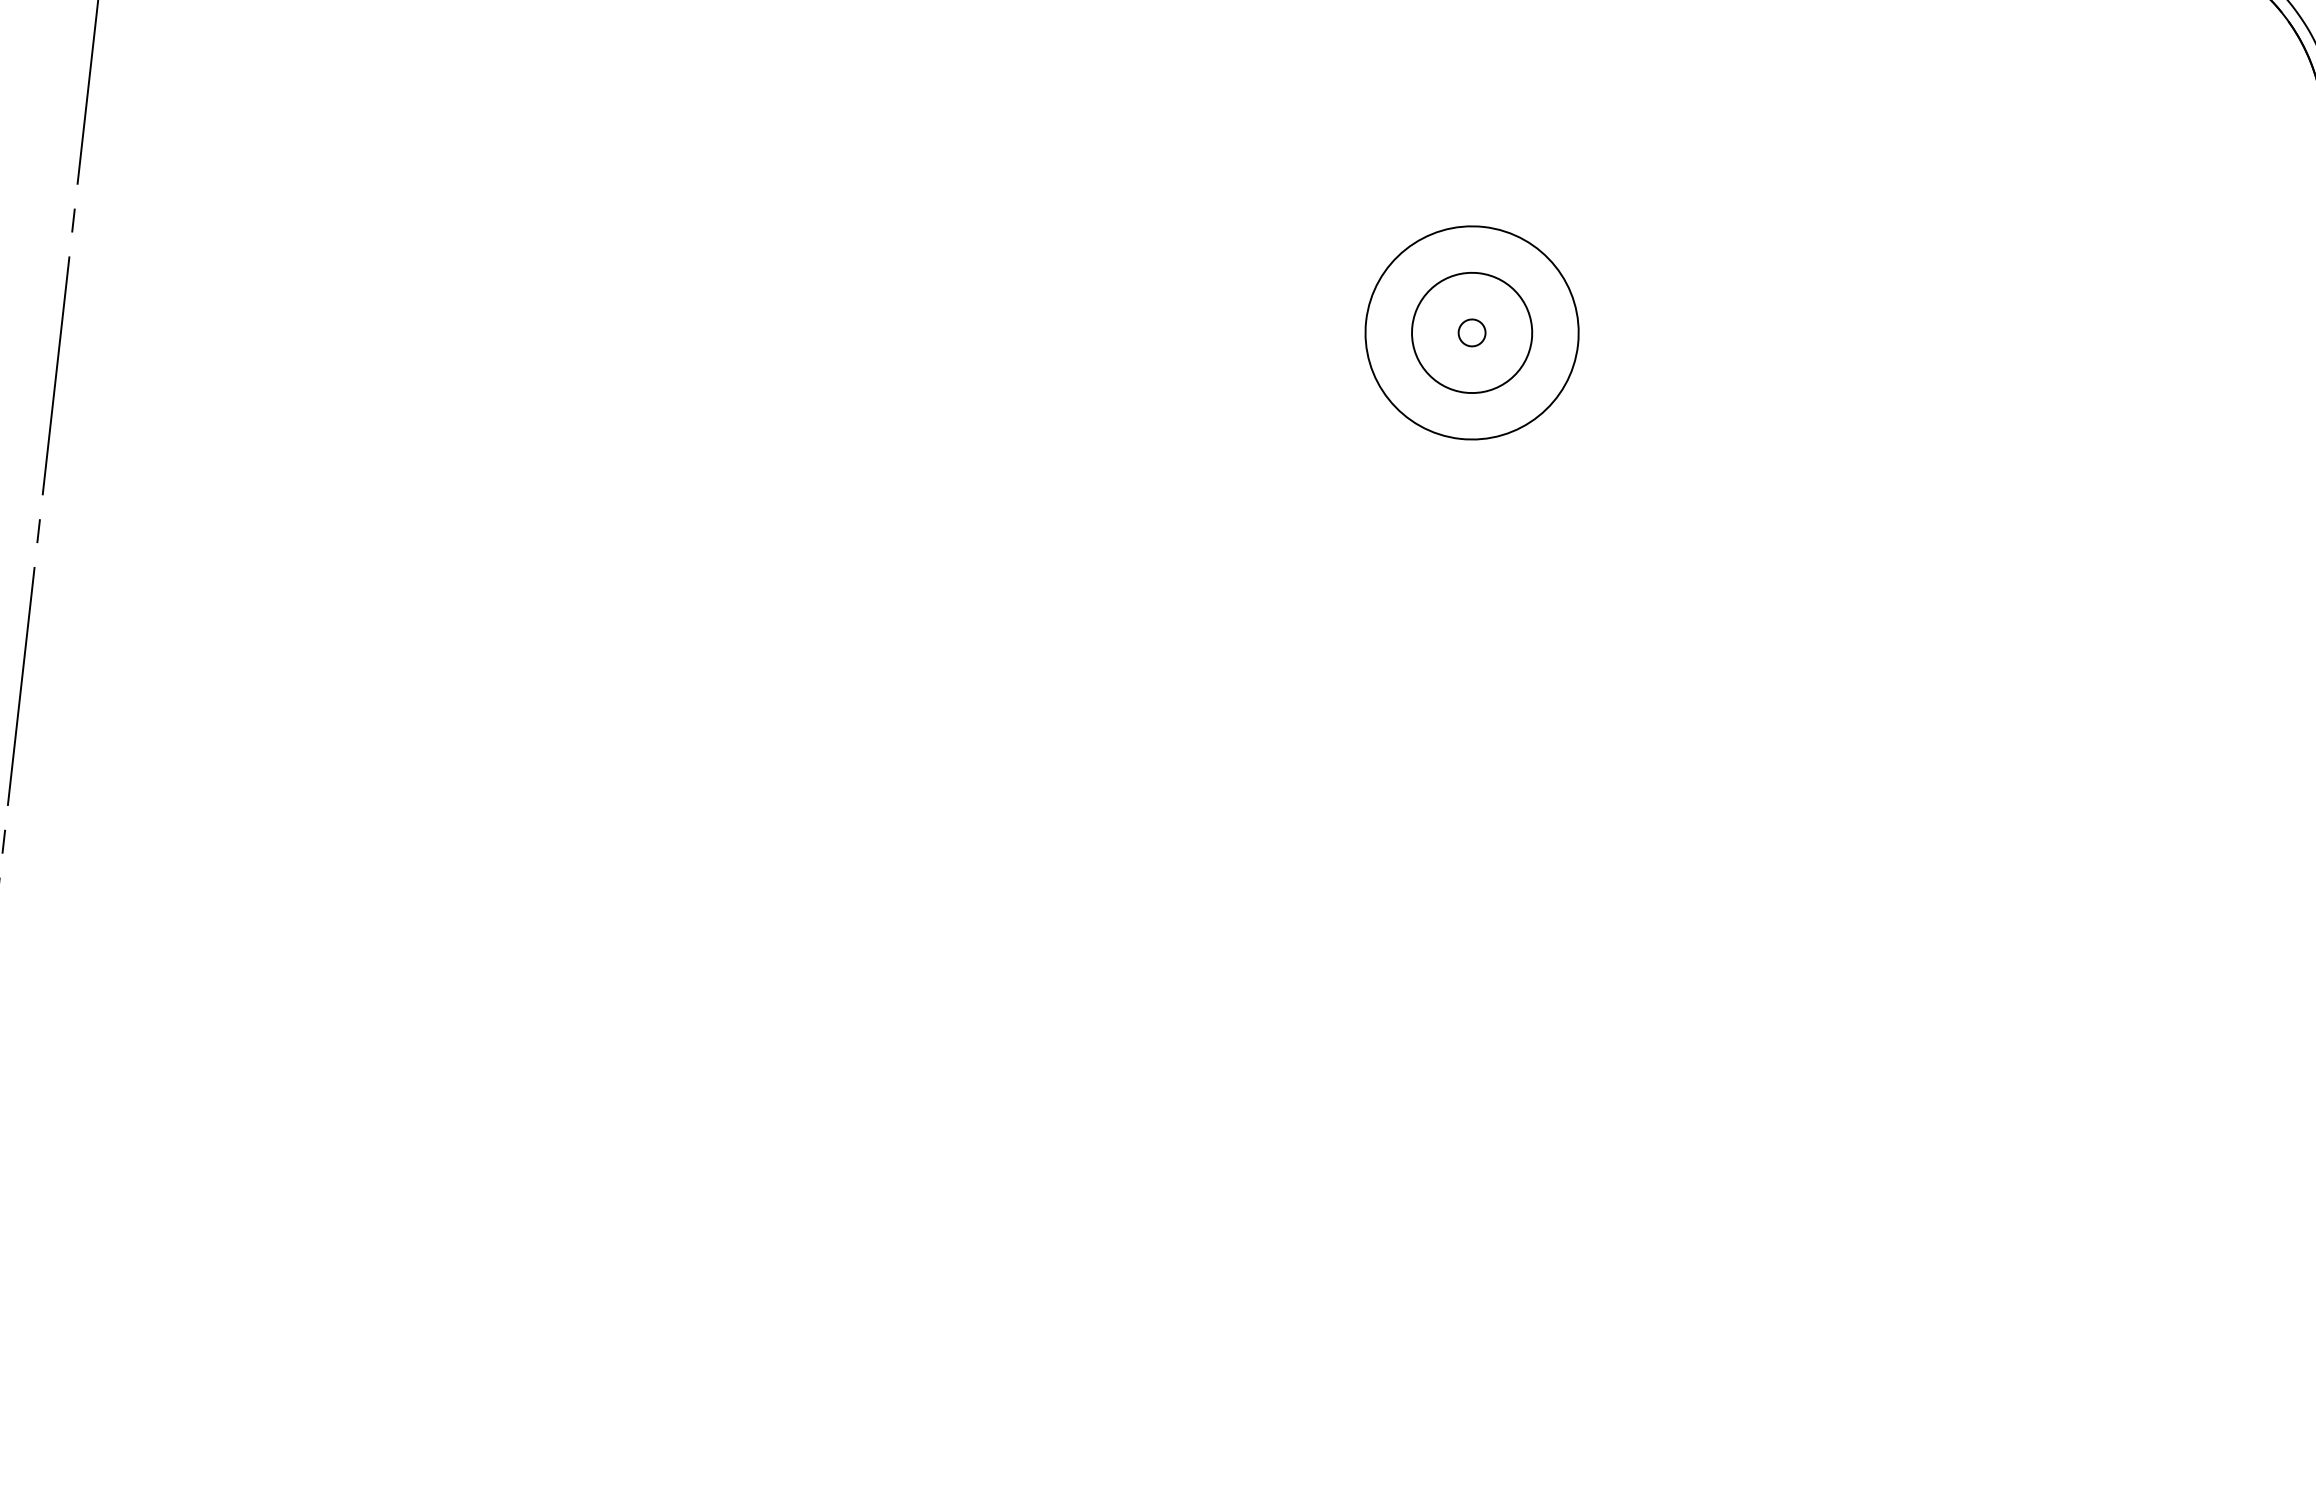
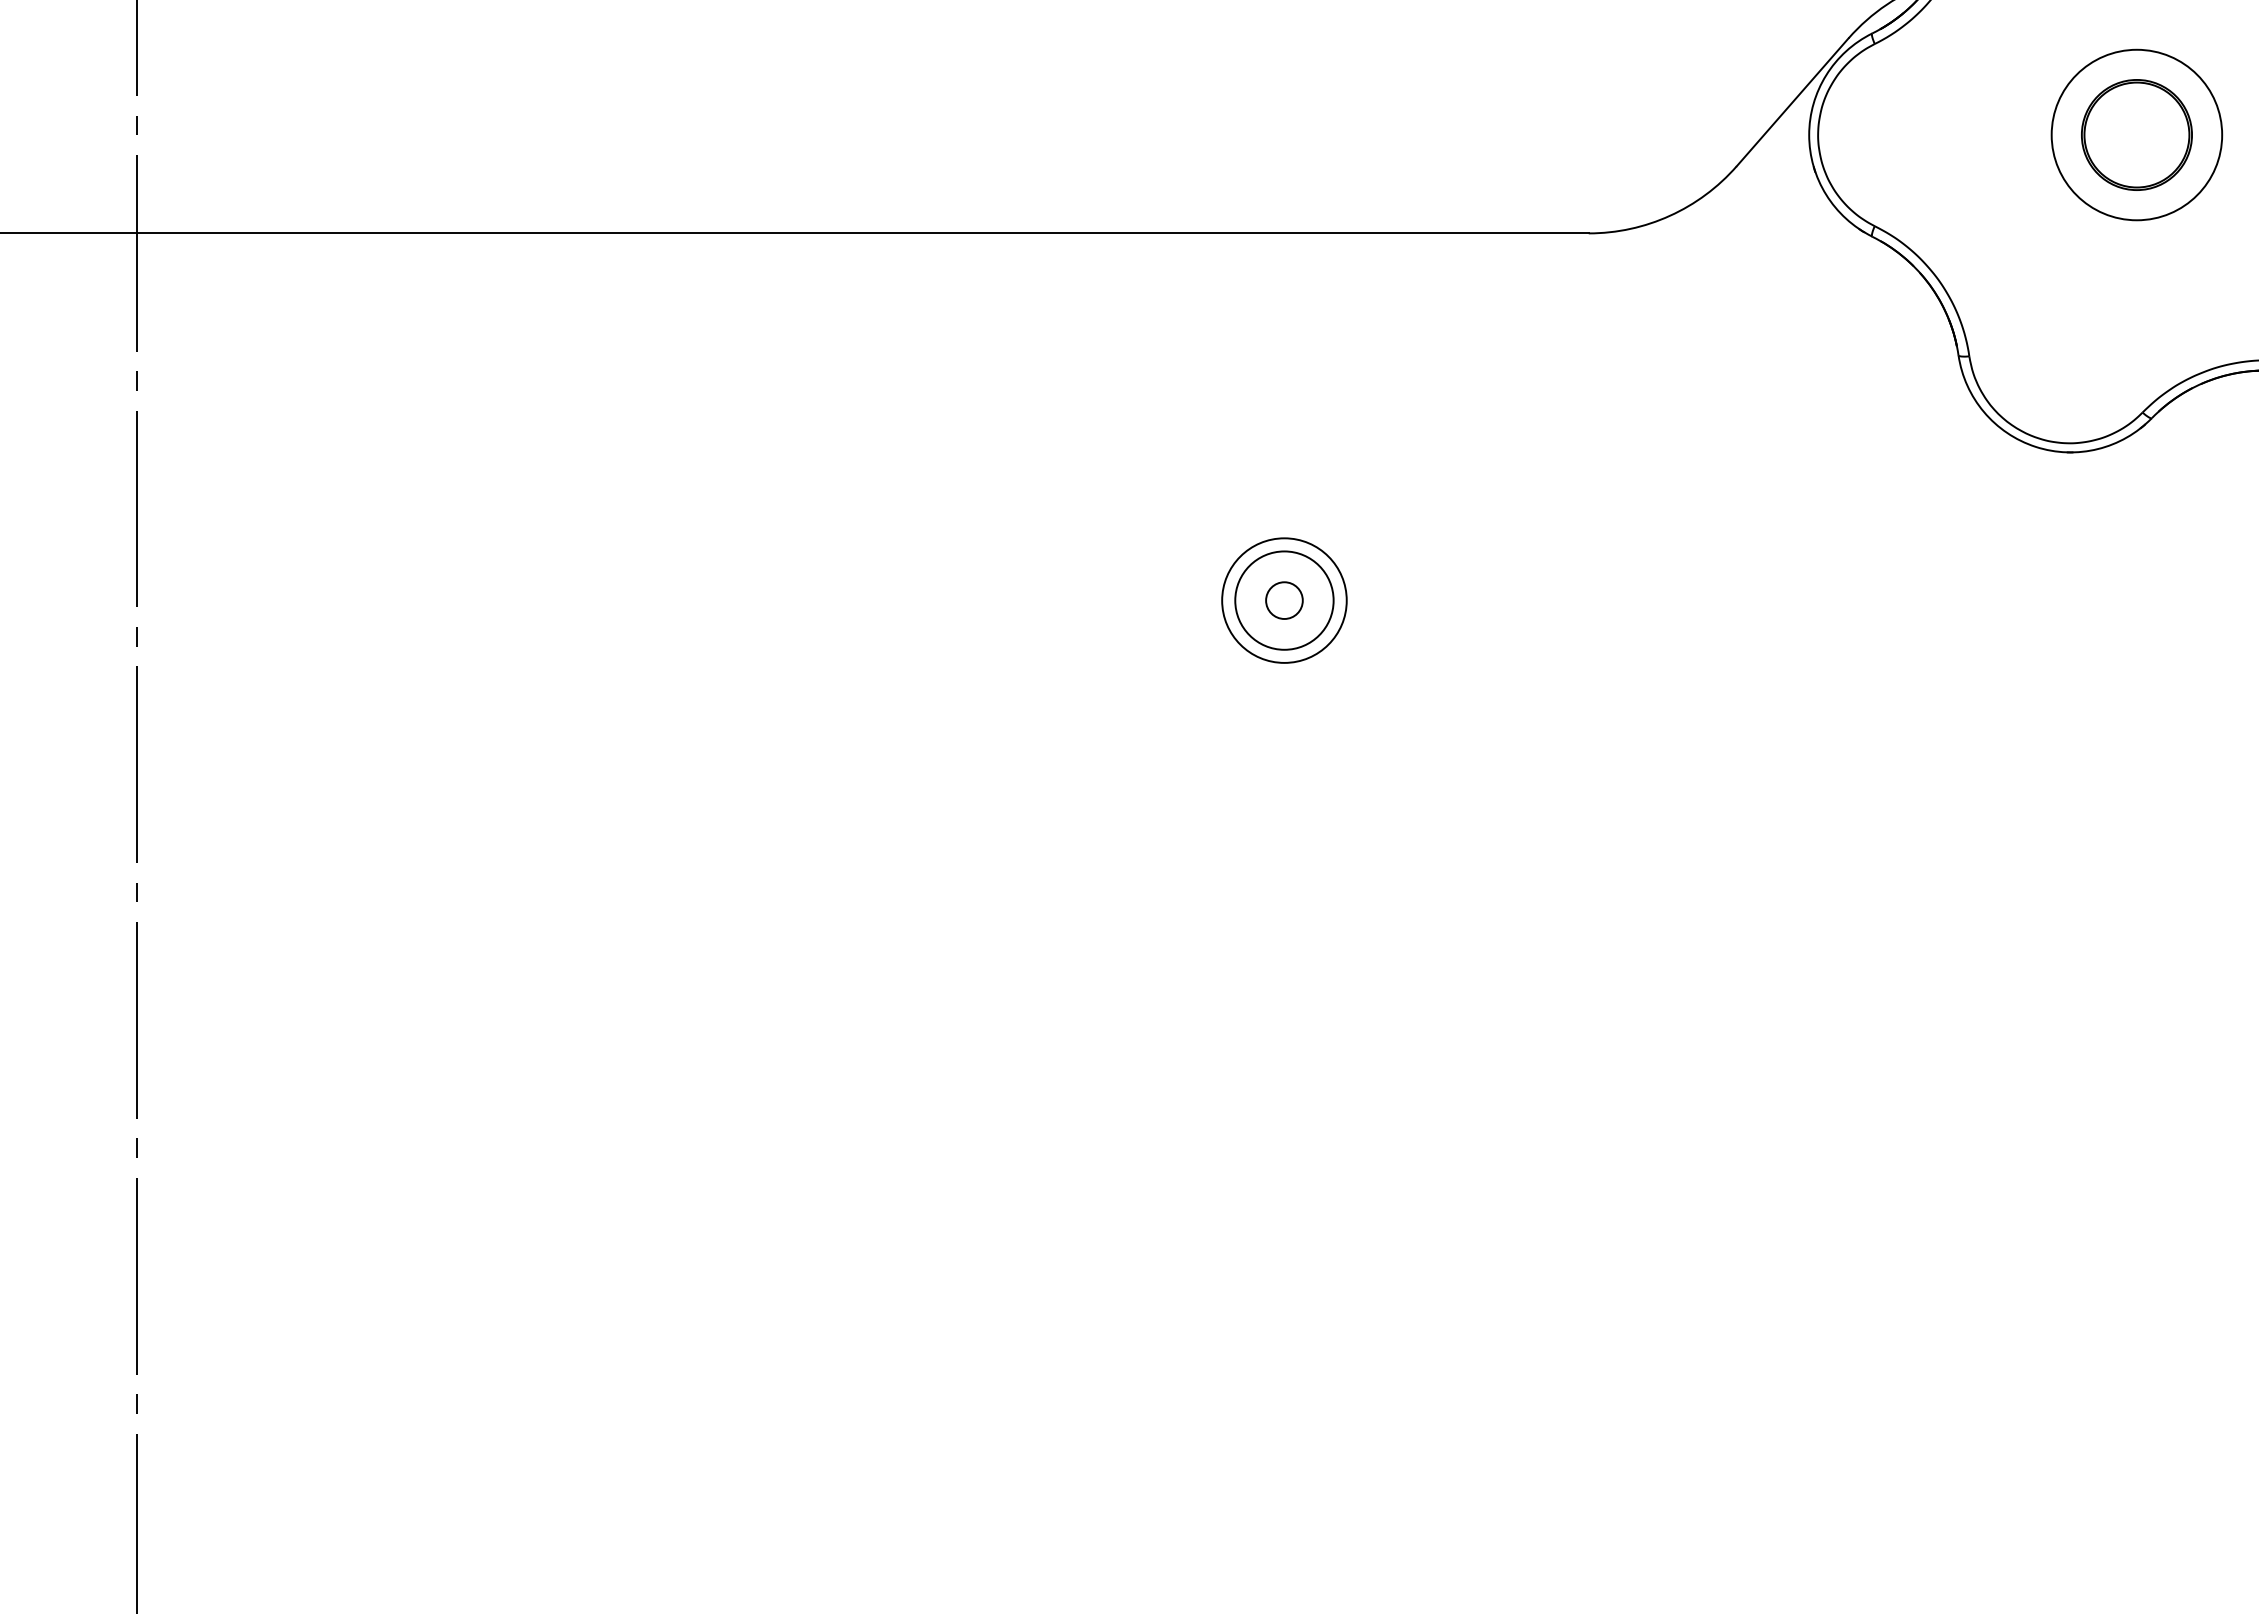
circle: (1472, 332) -> (1284, 600), size x0.71
circle: (1472, 332) -> (1284, 600), size x1.67

